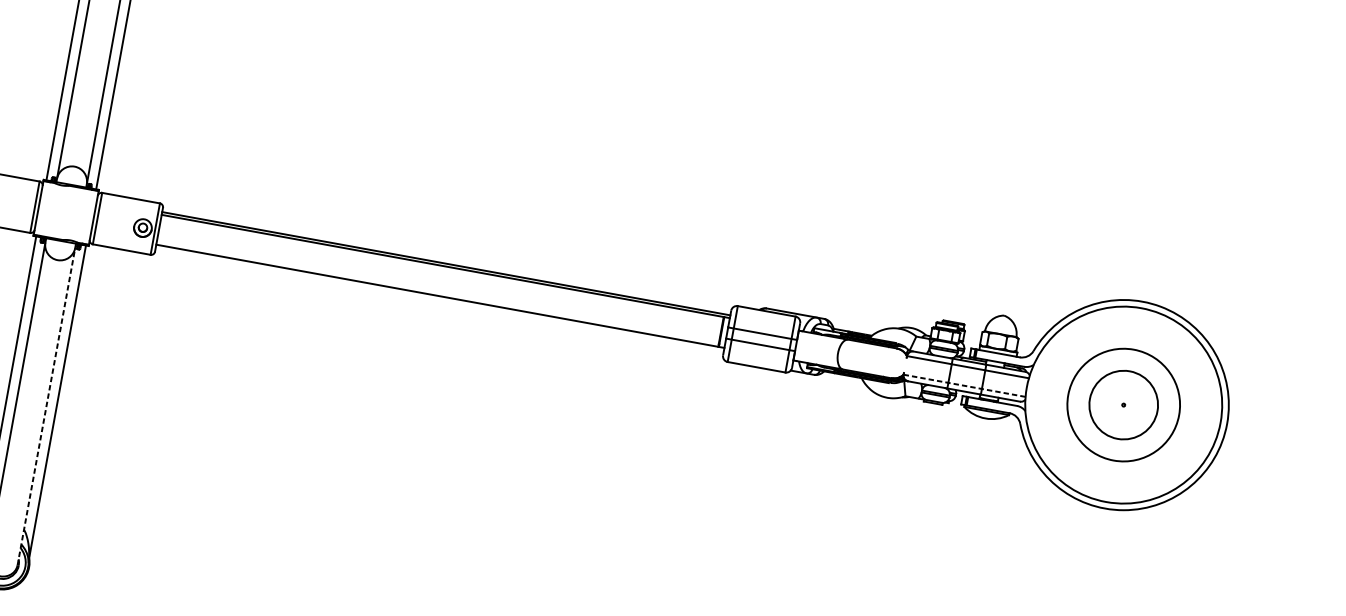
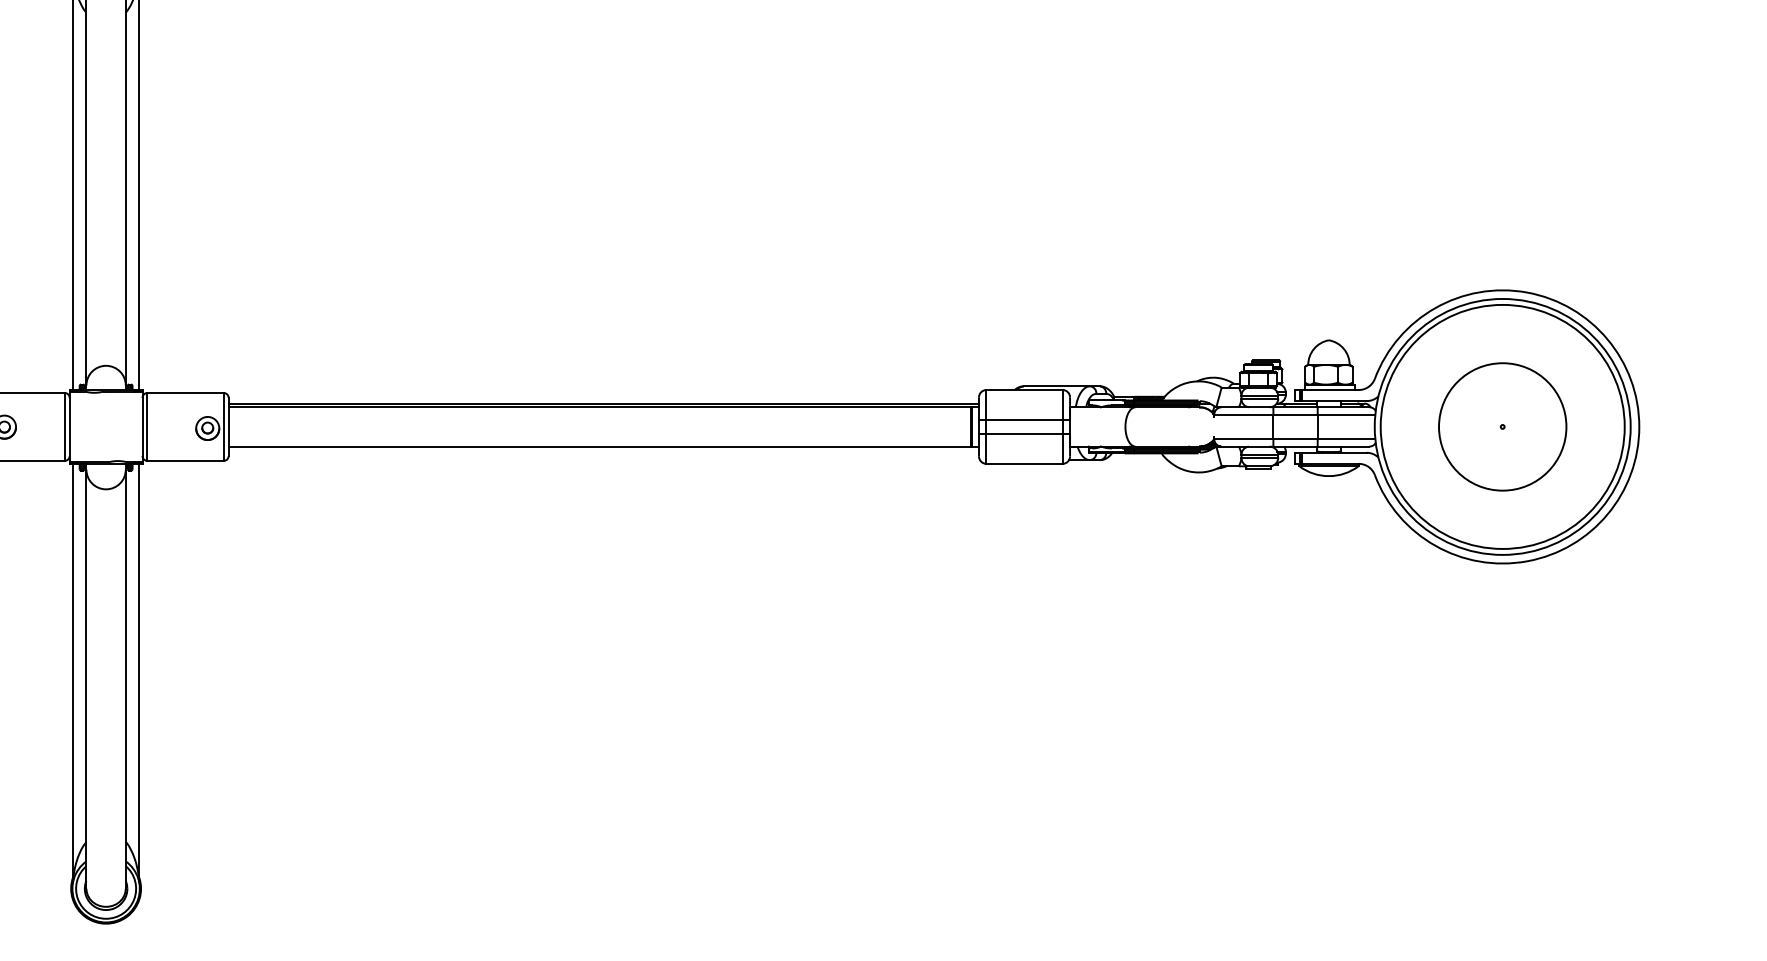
line: (964, 385) -> (1294, 439), dashed -> solid
line: (46, 403) -> (125, 675), dashed -> solid
circle: (1123, 404) -> (1502, 426), size x1.43
circle: (1123, 404) -> (1502, 426), size x1.67

